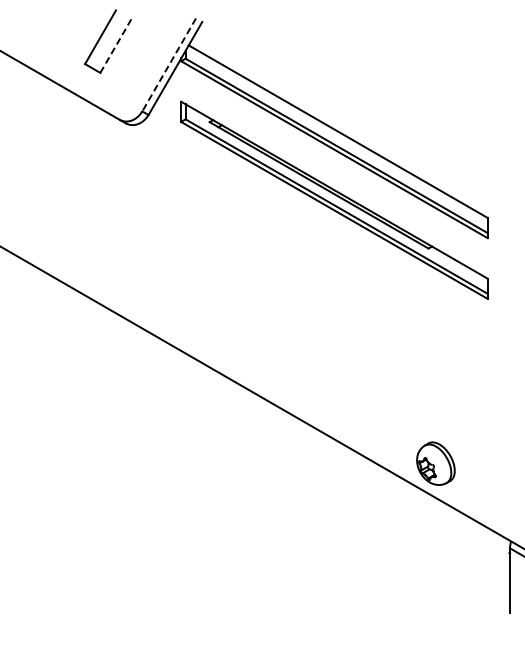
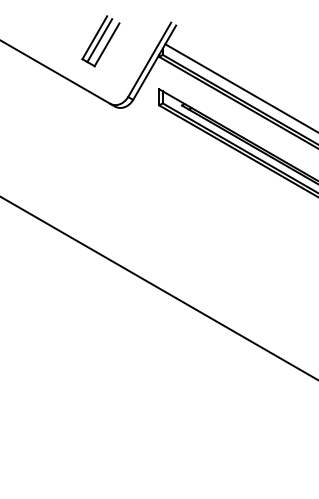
line: (106, 40) -> (99, 40), added
line: (115, 46) -> (106, 45), dashed -> solid
line: (169, 64) -> (149, 59), dashed -> solid

